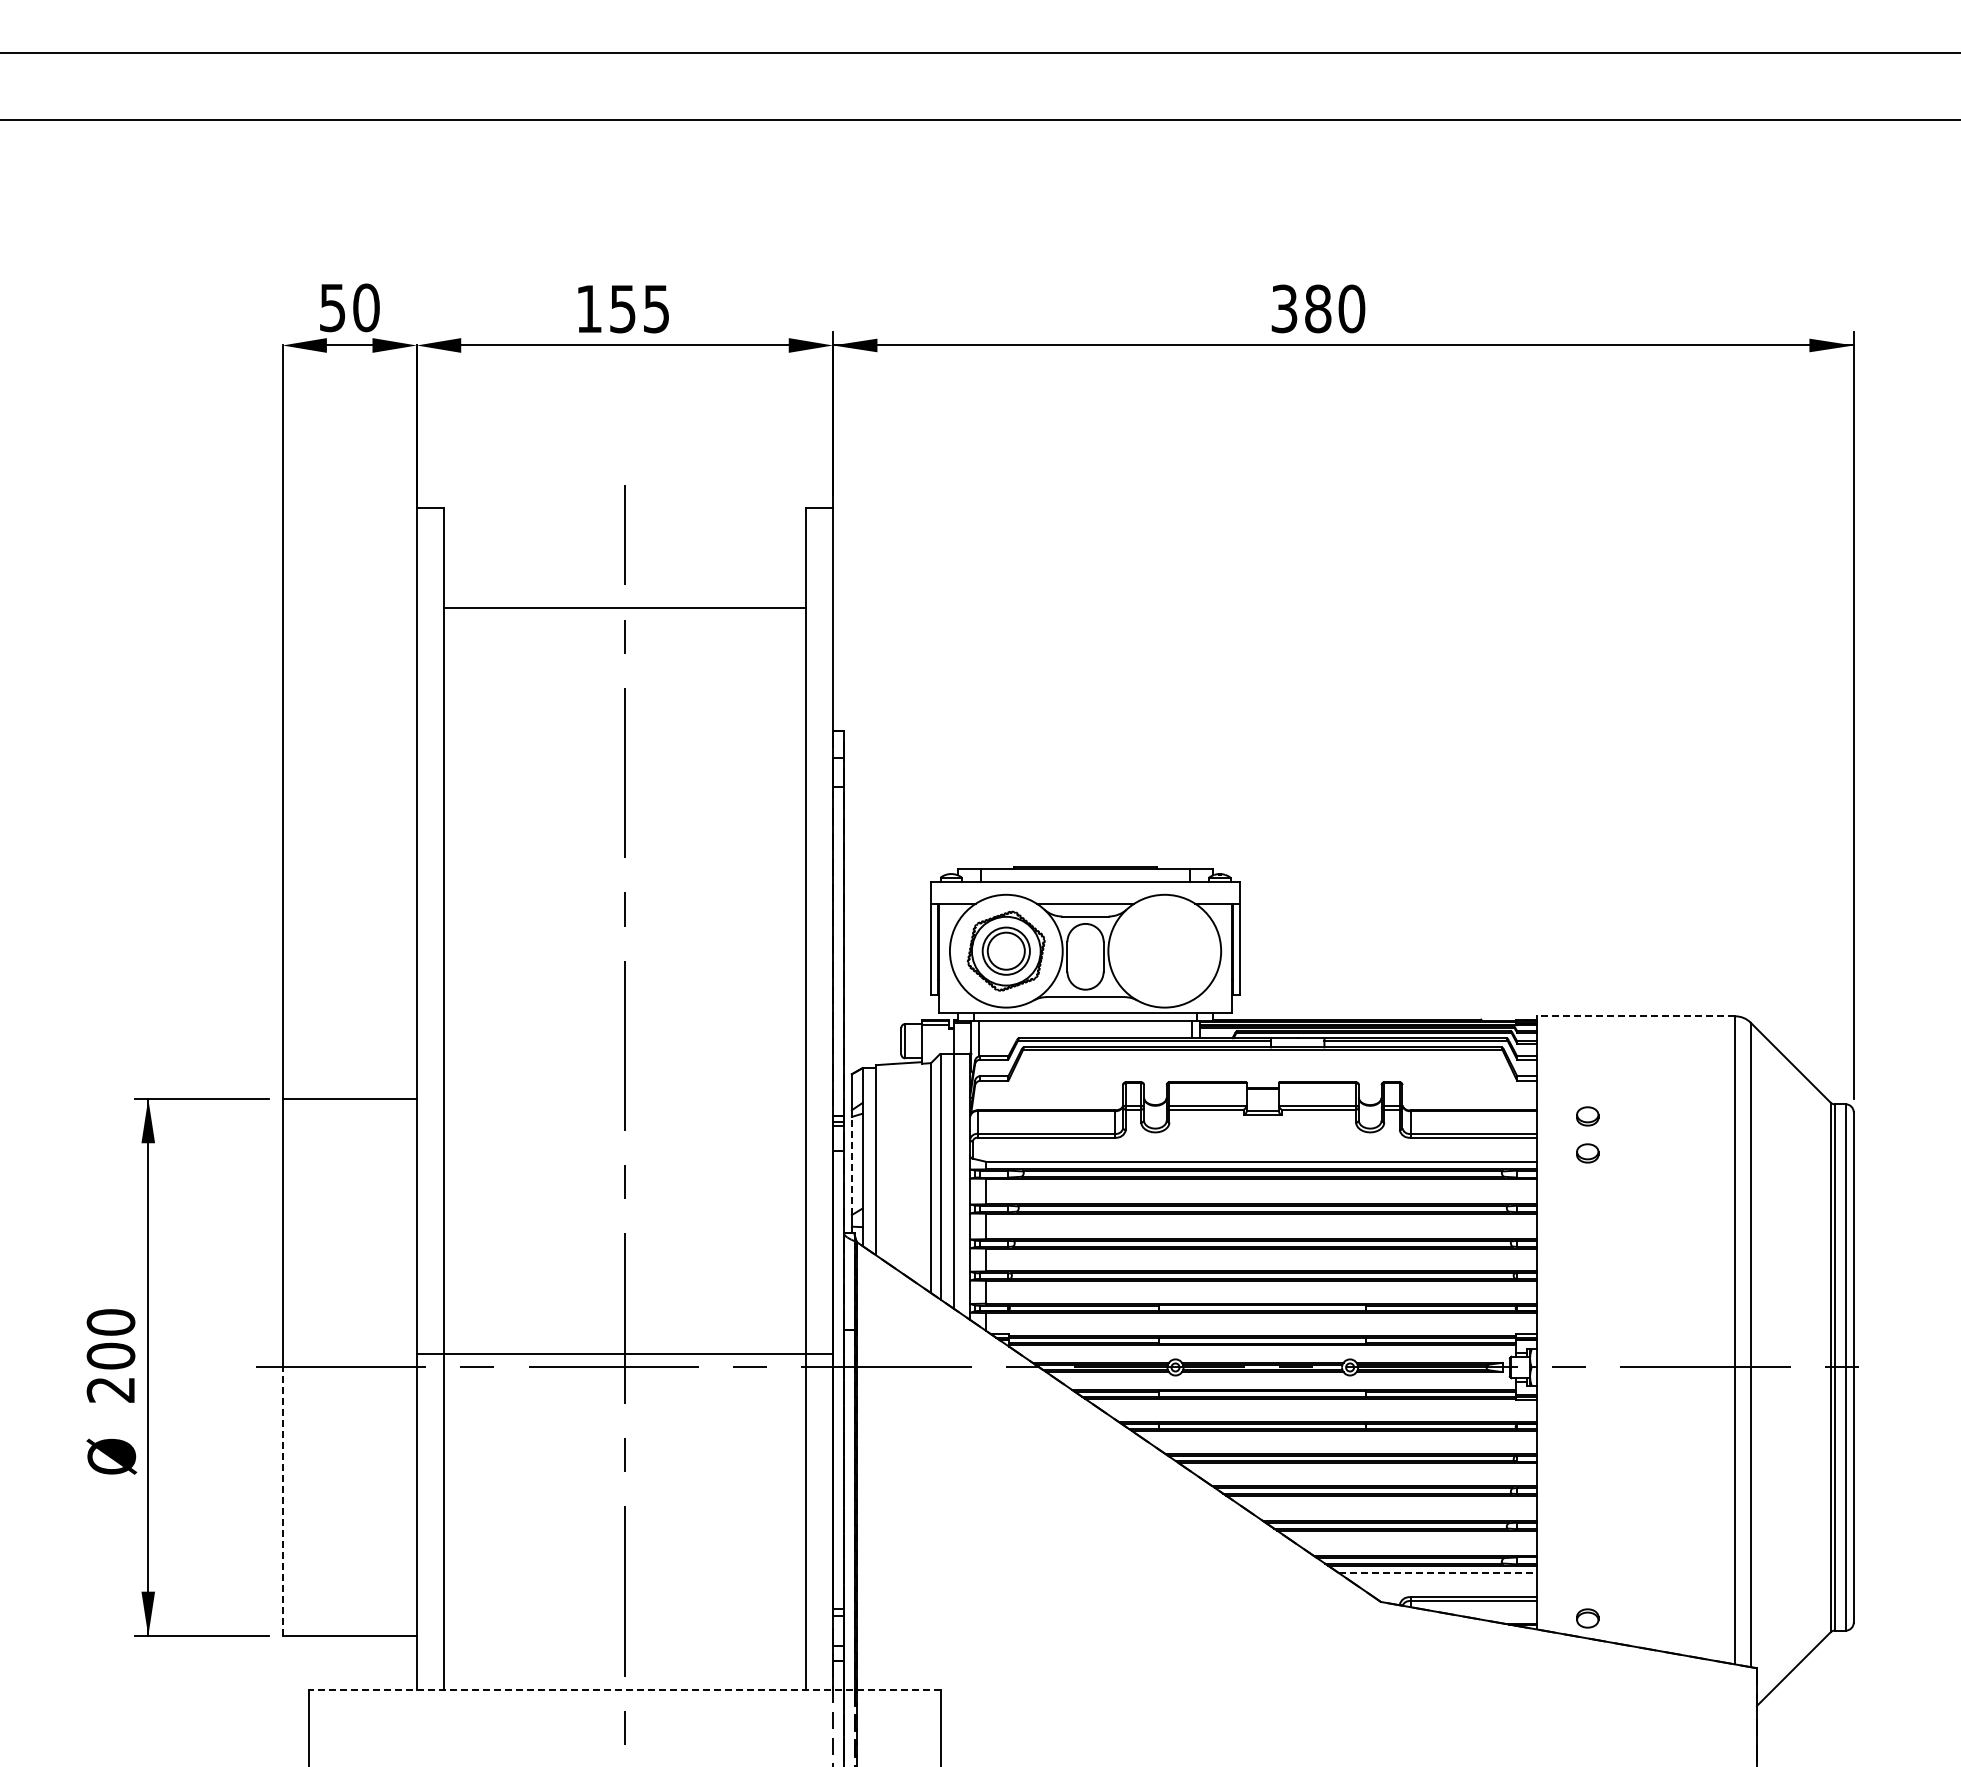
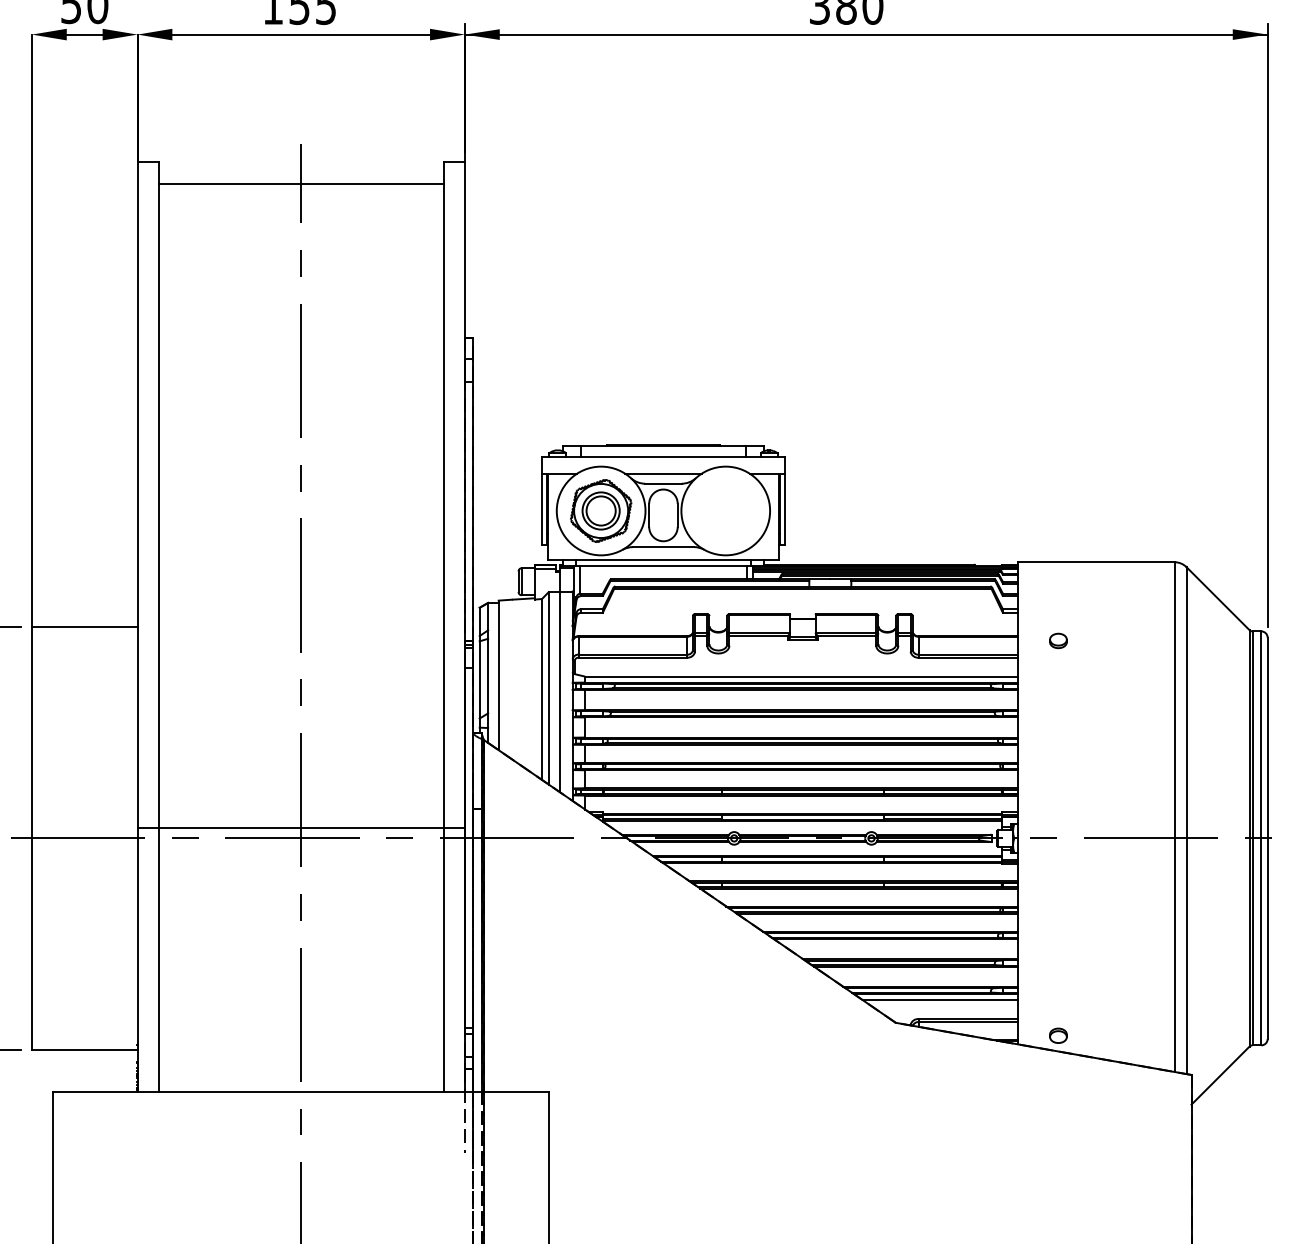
line: (624, 607) -> (300, 183), moved
line: (1635, 1016) -> (1095, 562), dashed -> solid
part: (1587, 1153) -> (1058, 670), removed
line: (851, 1165) -> (479, 679), dashed -> solid
line: (282, 1501) -> (31, 943), dashed -> solid
line: (1437, 1573) -> (940, 1000), dashed -> solid
line: (624, 1689) -> (300, 1091), dashed -> solid

